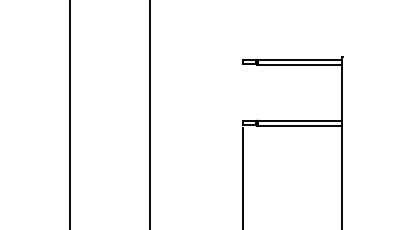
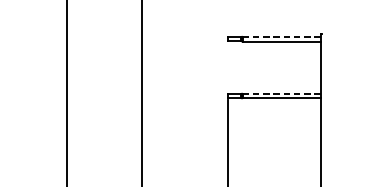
line: (300, 59) -> (282, 36), solid -> dashed
line: (300, 120) -> (282, 93), solid -> dashed

